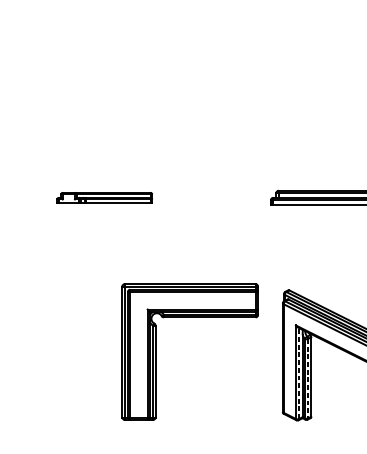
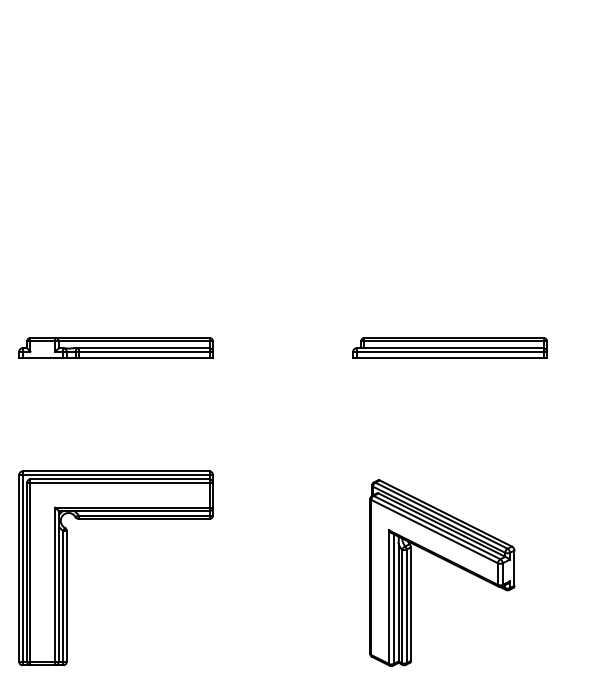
part: (104, 197) -> (115, 347), size x1.43
part: (189, 317) -> (115, 519), moved
line: (299, 373) -> (393, 599), dashed -> solid
line: (308, 378) -> (406, 606), dashed -> solid

